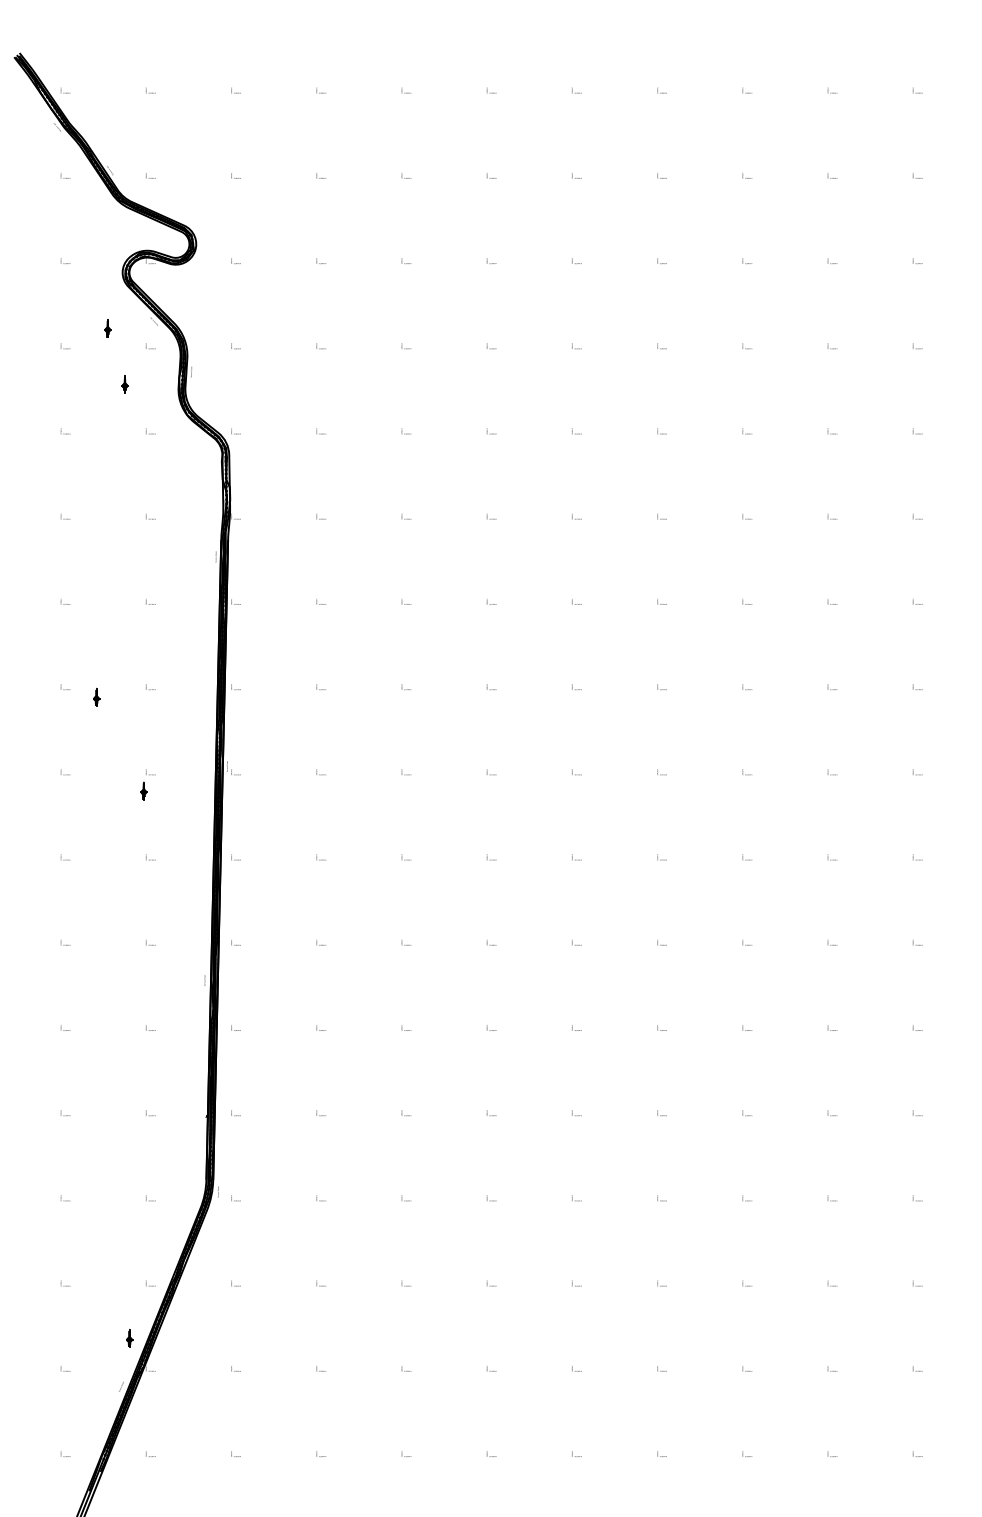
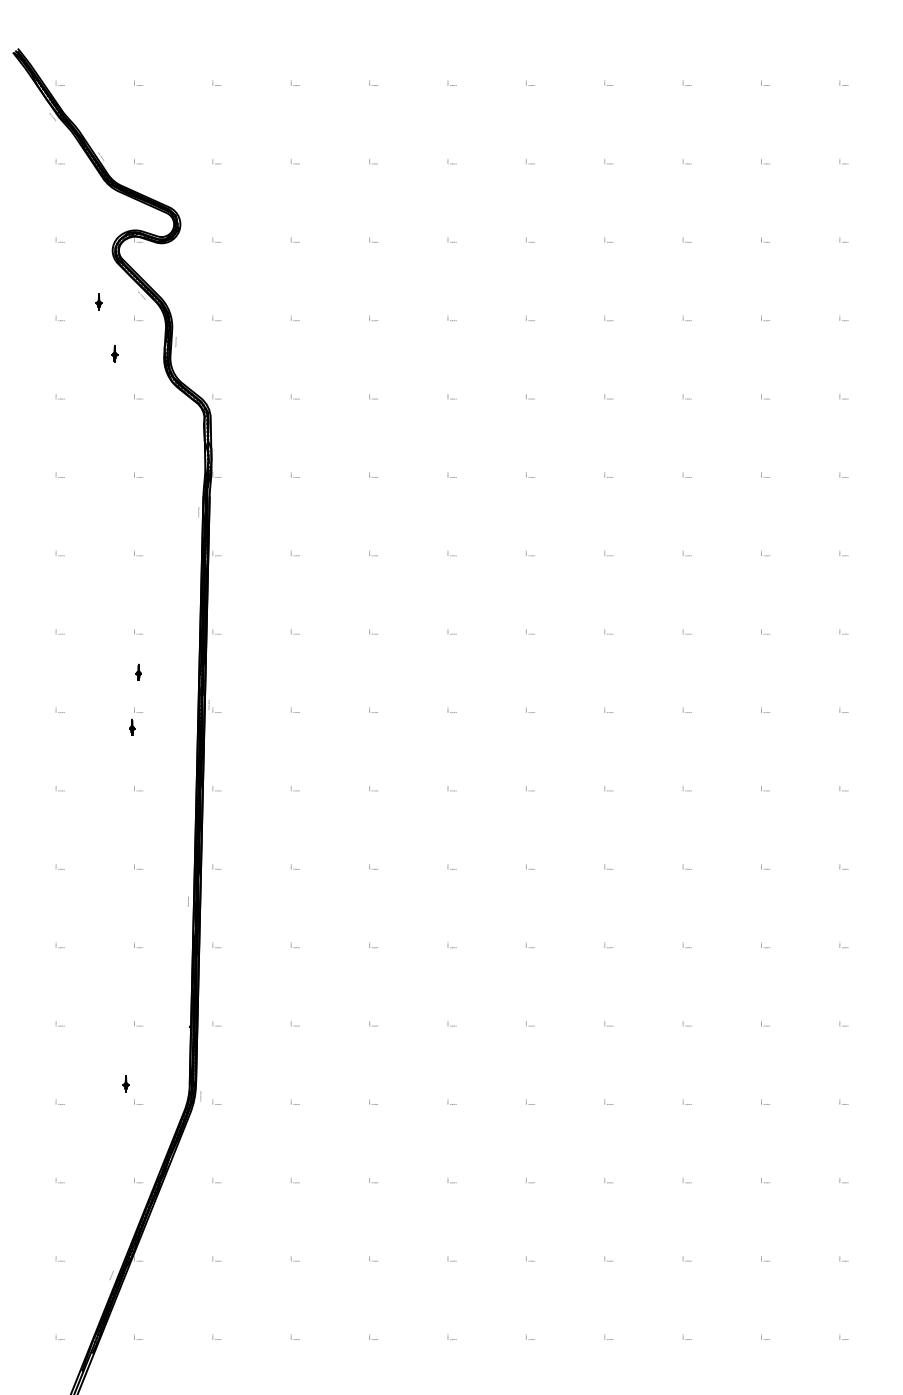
part: (96, 696) -> (138, 671), moved
part: (128, 1337) -> (125, 1083), moved

